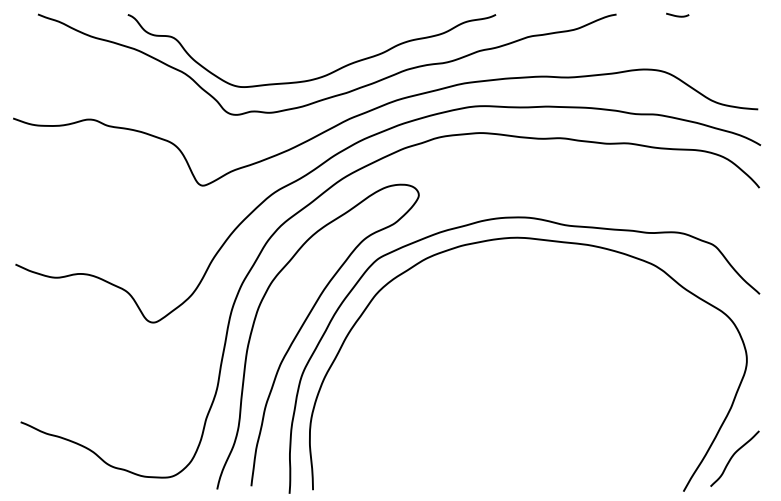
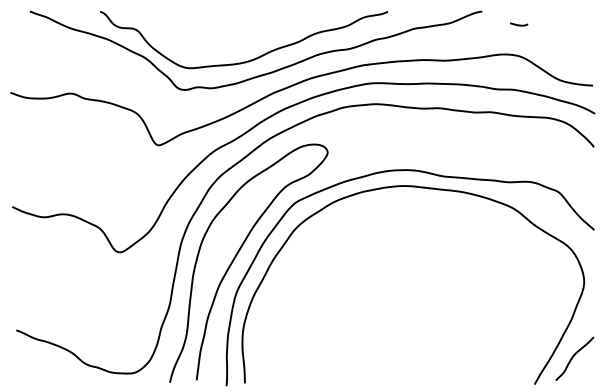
curve: (677, 15) -> (518, 24), moved

